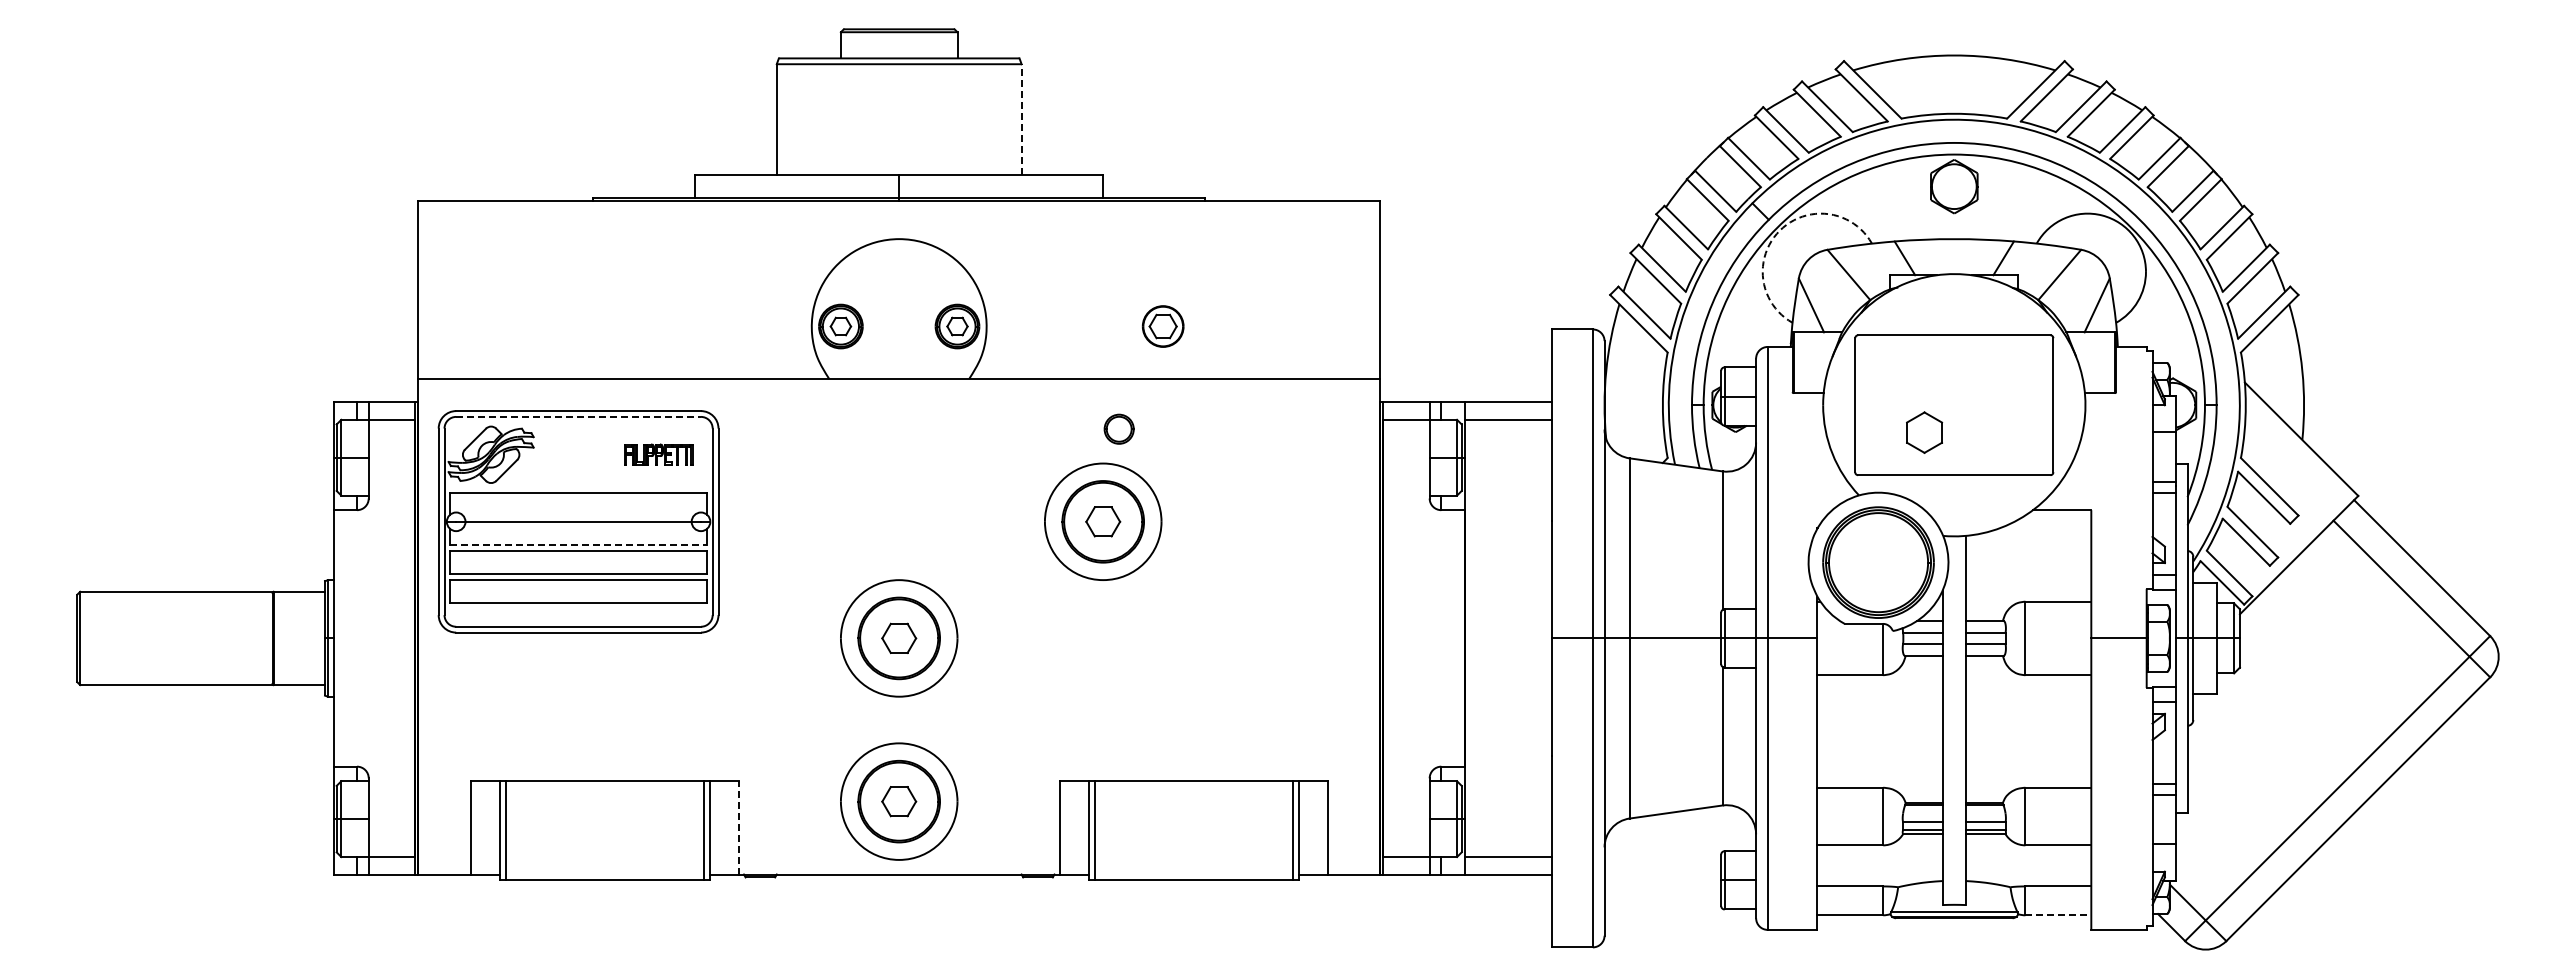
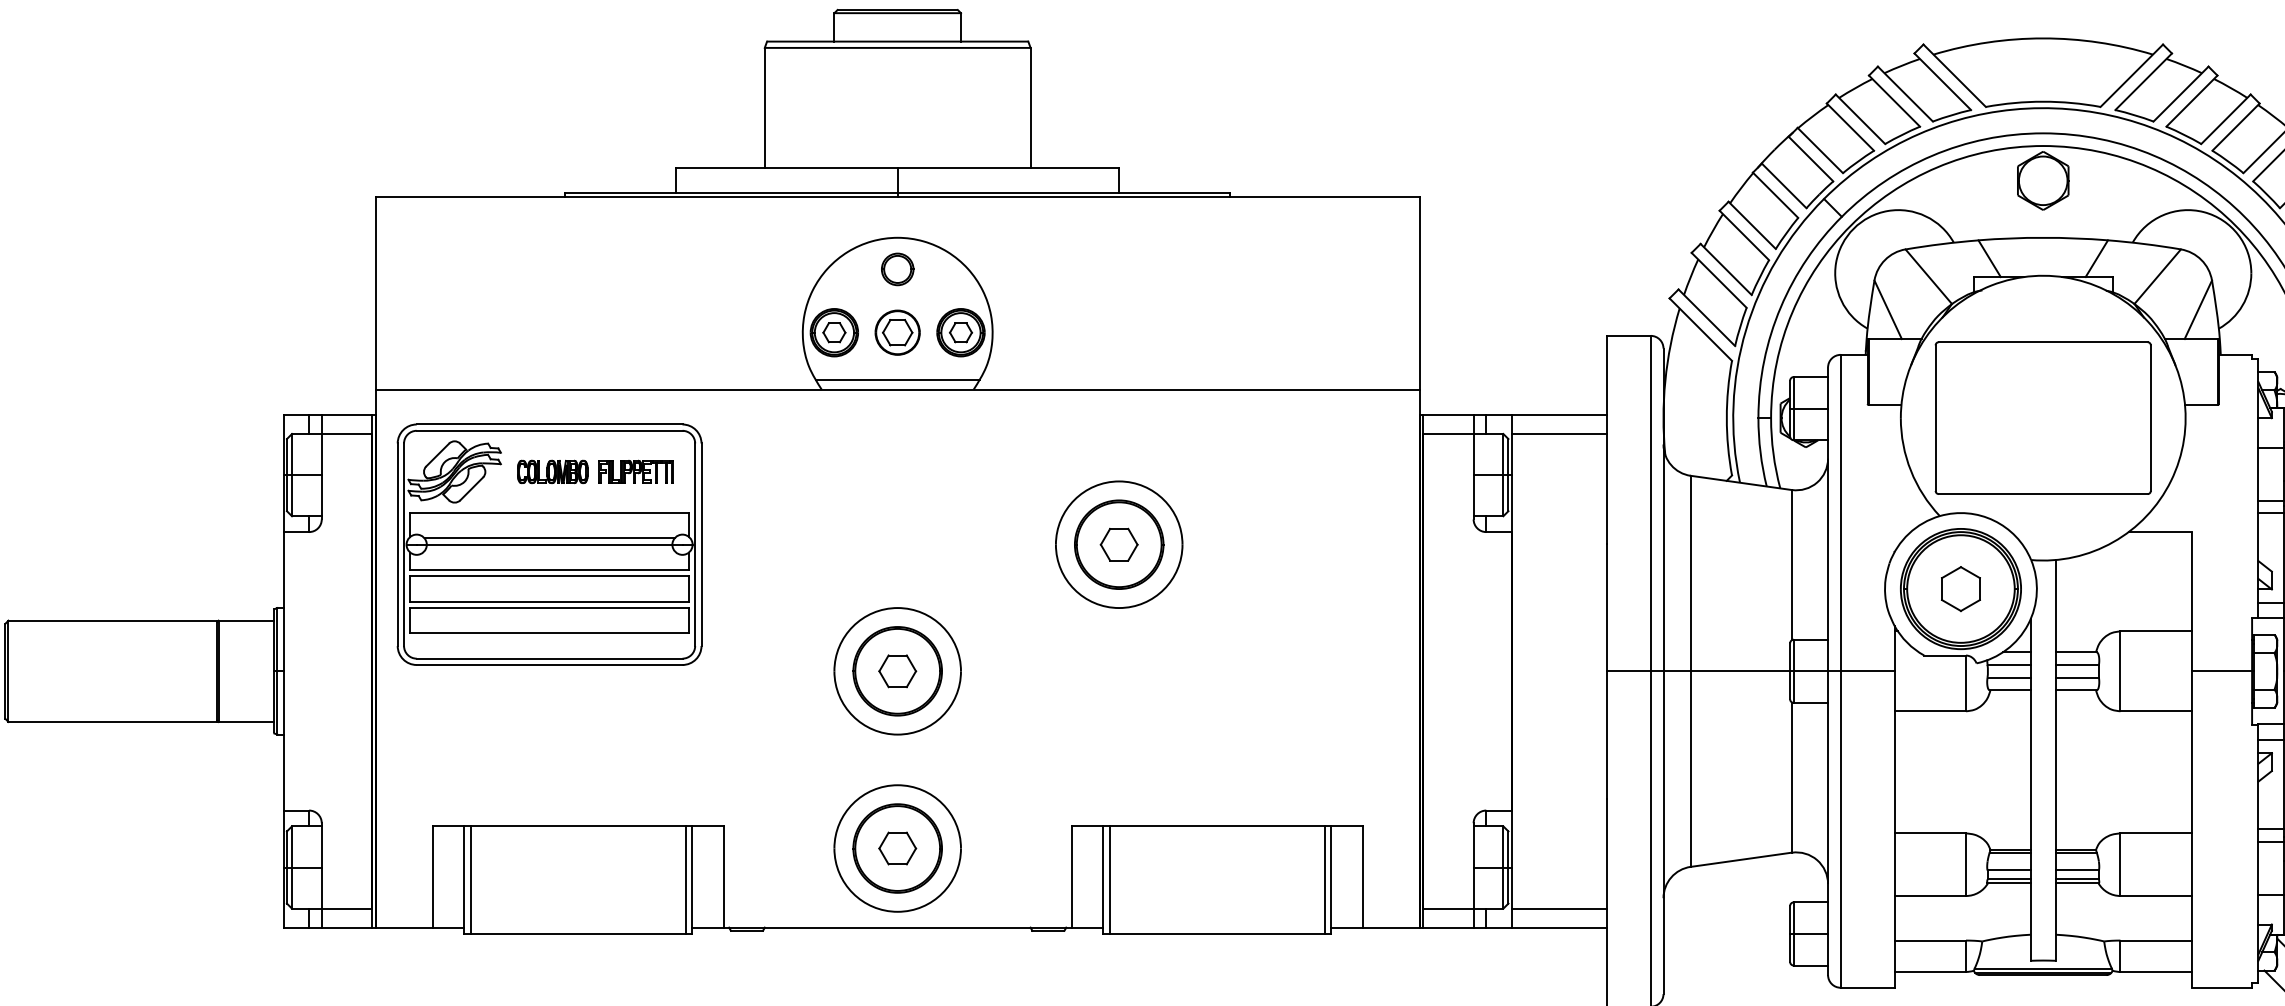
line: (1021, 119) -> (1030, 107), dashed -> solid
arc: (1779, 230) -> (1853, 228), dashed -> solid
part: (1162, 326) -> (896, 332), moved
line: (898, 370) -> (896, 380), added
line: (579, 416) -> (550, 430), dashed -> solid
part: (1118, 428) -> (896, 268), moved
part: (1924, 432) -> (1960, 588), moved
part: (581, 454) -> (552, 471), added
line: (578, 516) -> (549, 538), added
line: (579, 545) -> (550, 570), dashed -> solid
line: (738, 827) -> (723, 876), dashed -> solid
line: (2058, 915) -> (2156, 972), dashed -> solid

